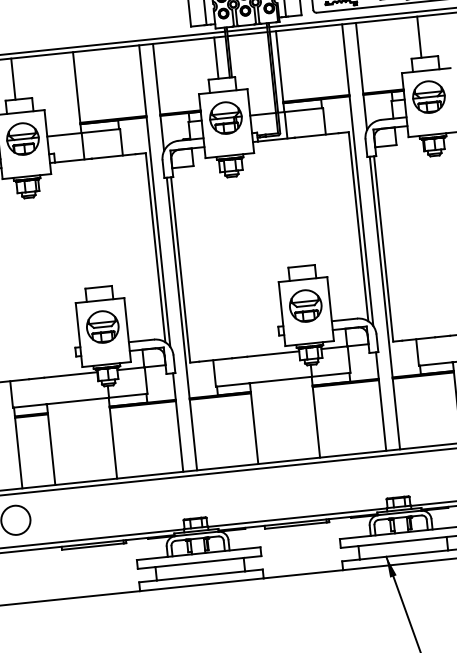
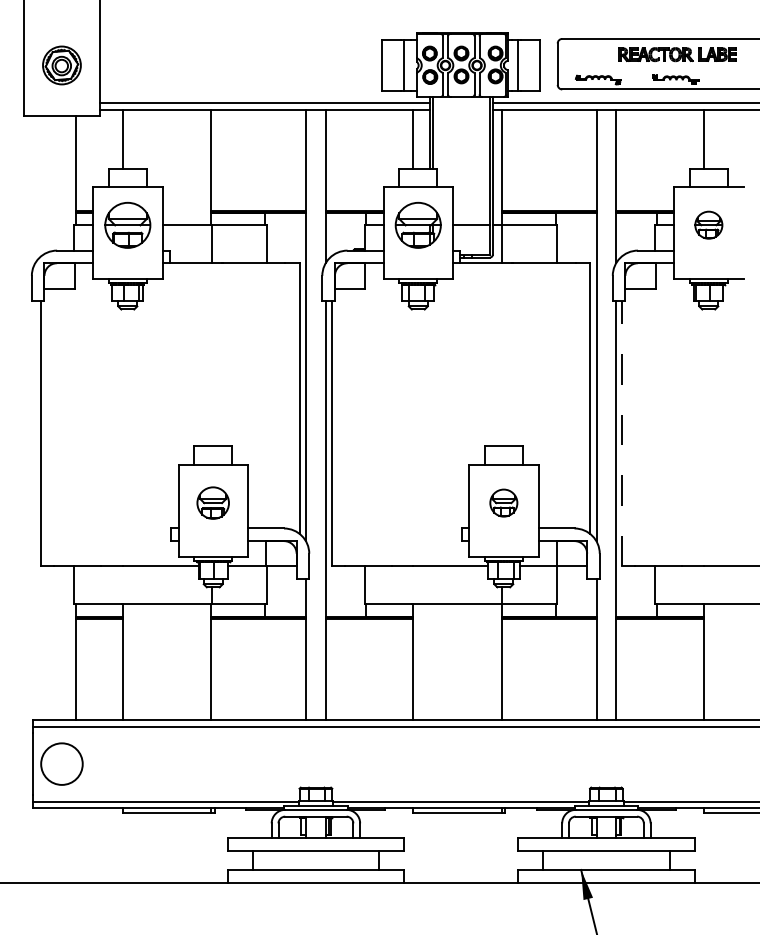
line: (246, 29) -> (460, 102), removed
line: (247, 34) -> (460, 109), removed
part: (428, 96) -> (708, 224), size x0.6
line: (383, 248) -> (622, 433), solid -> dashed
part: (305, 305) -> (503, 502), size x0.6
part: (102, 326) -> (212, 502), size x0.7

